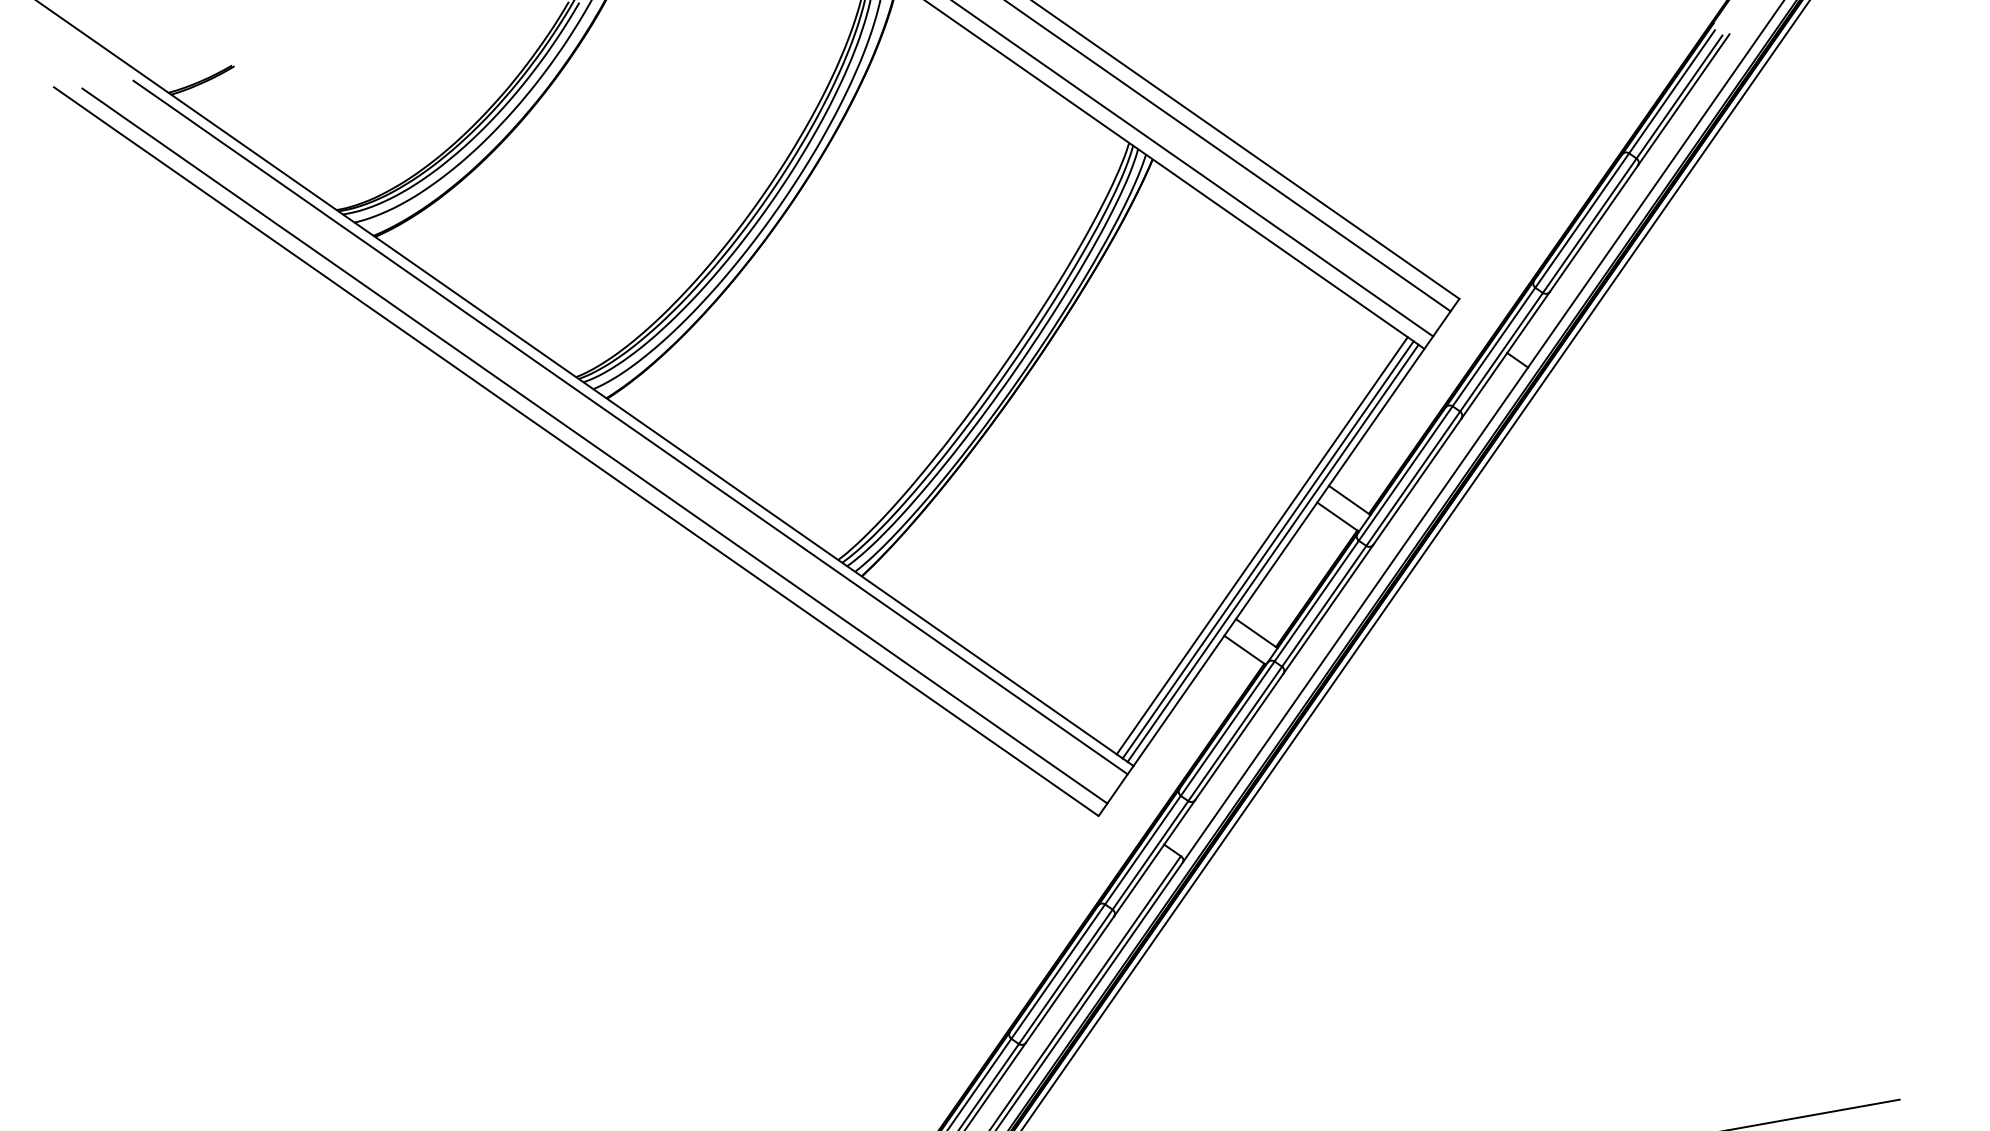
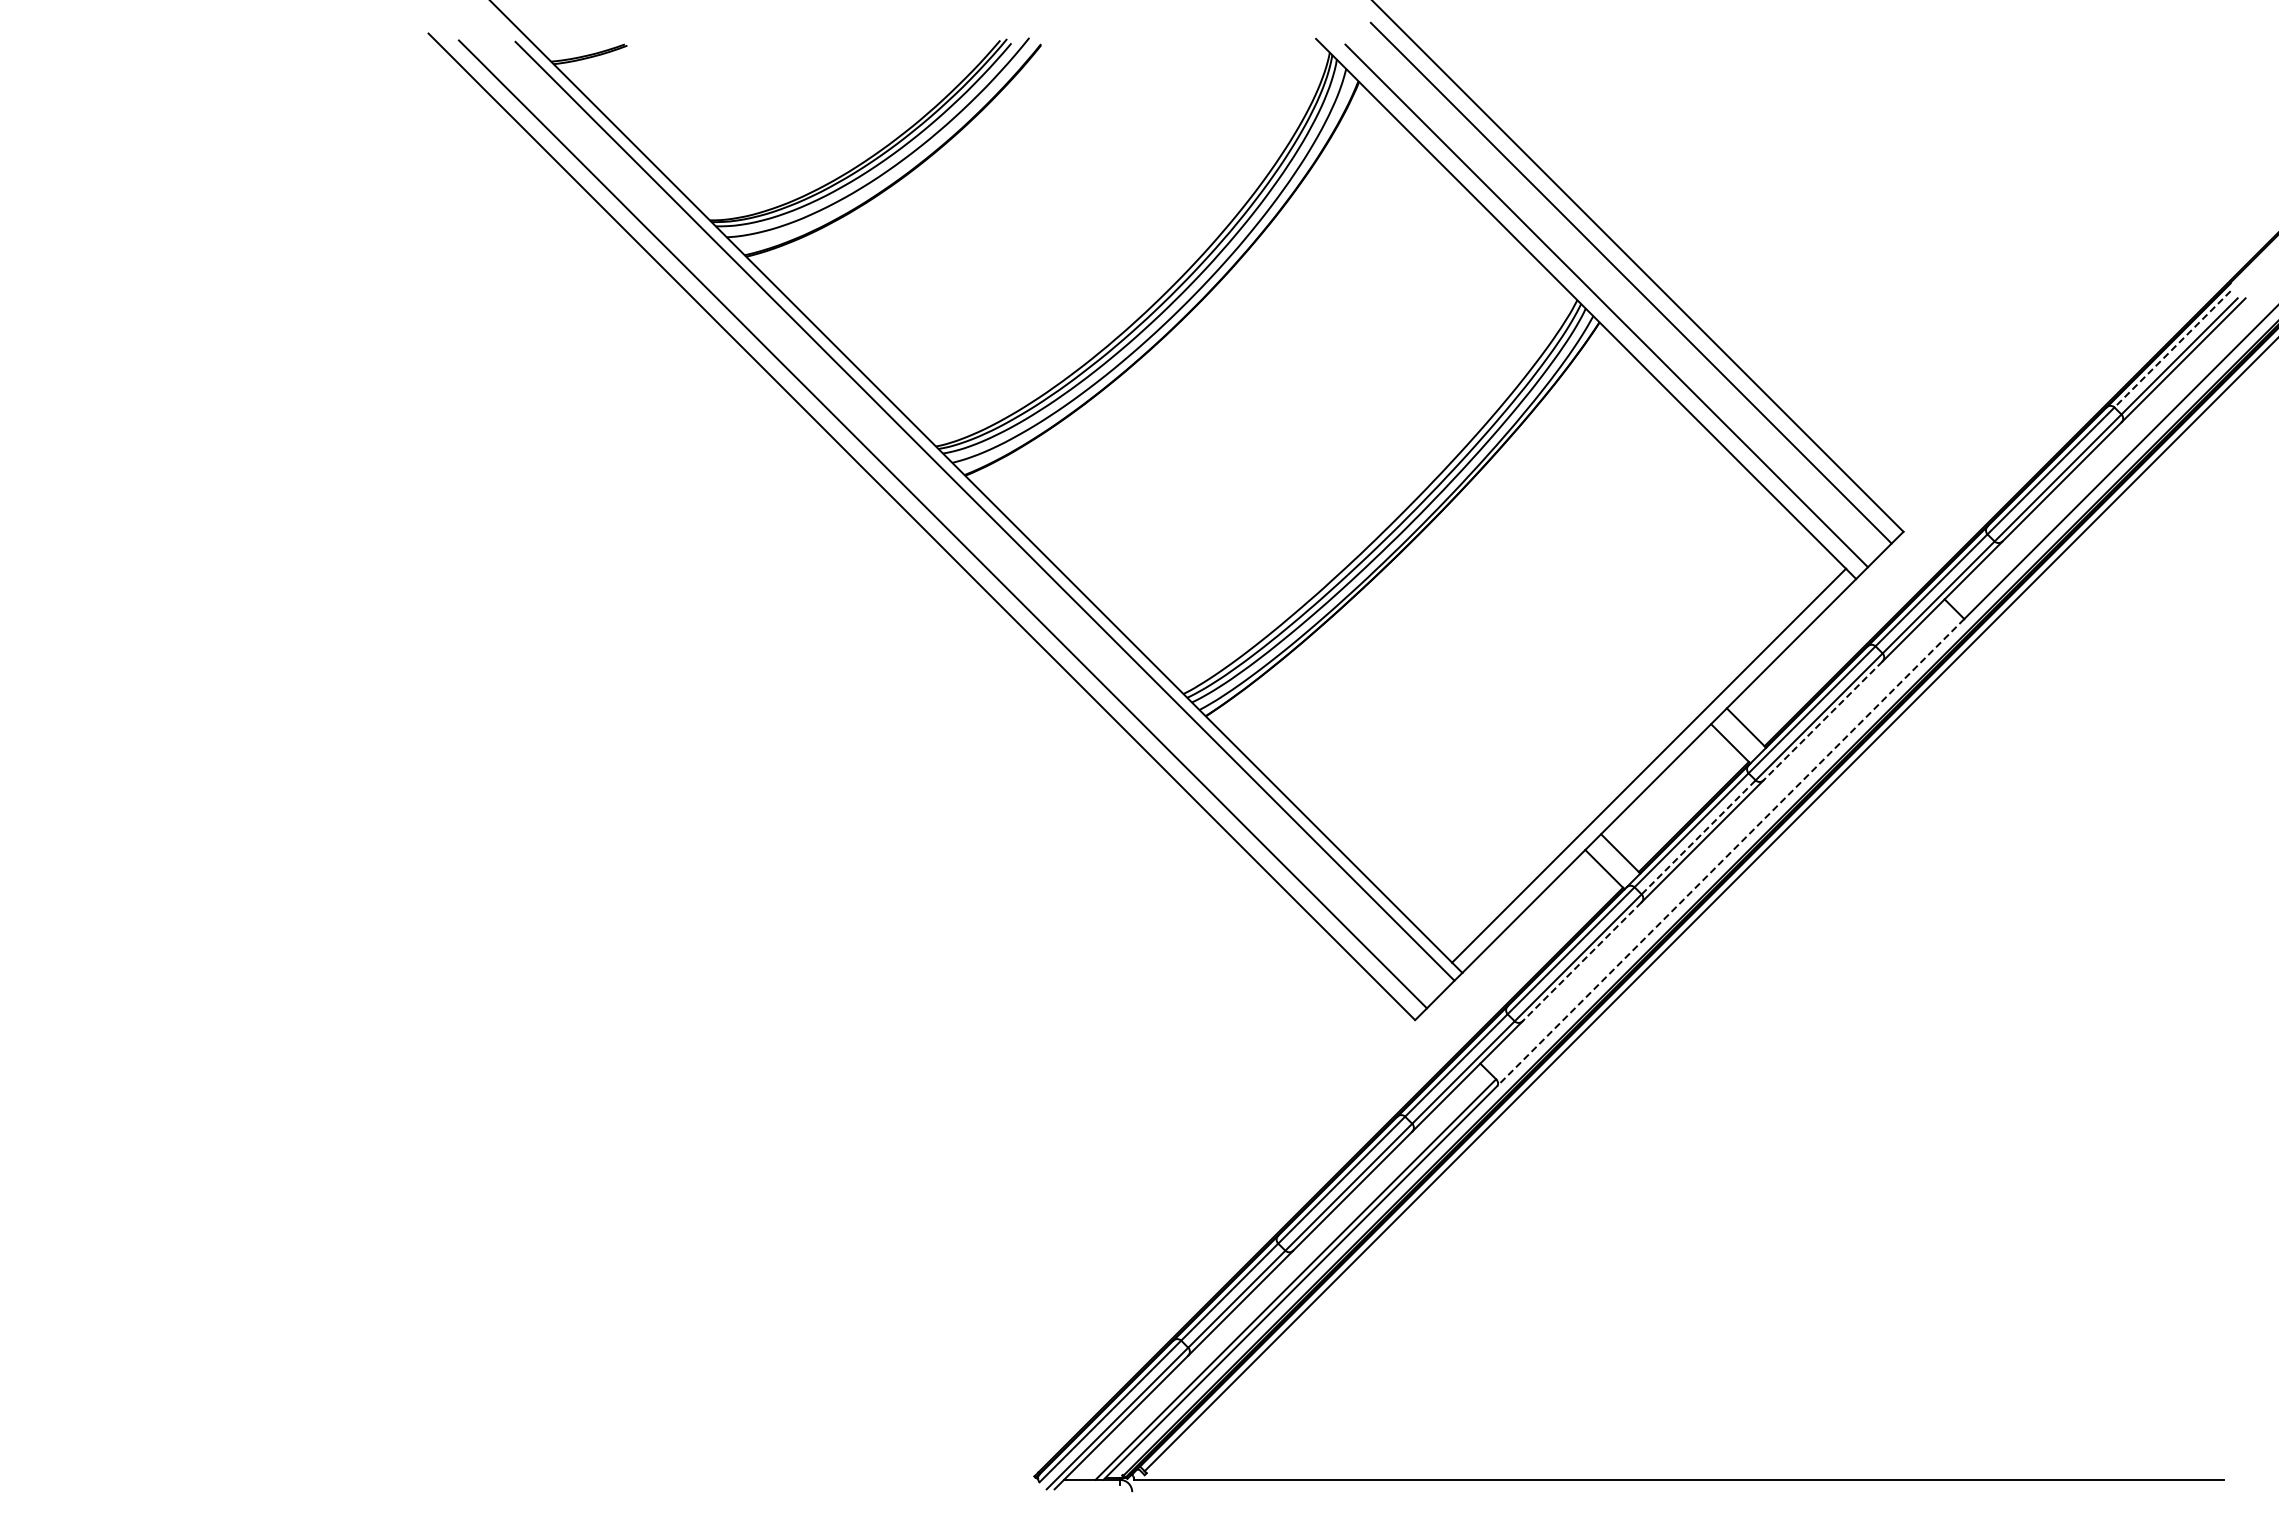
line: (1672, 91) -> (2172, 349), solid -> dashed
line: (1416, 482) -> (1822, 721), solid -> dashed
line: (1262, 546) -> (1643, 760), removed
line: (1272, 553) -> (1653, 770), removed
line: (1324, 606) -> (1698, 837), solid -> dashed
line: (1355, 614) -> (1730, 852), solid -> dashed
line: (1238, 737) -> (1581, 962), solid -> dashed

